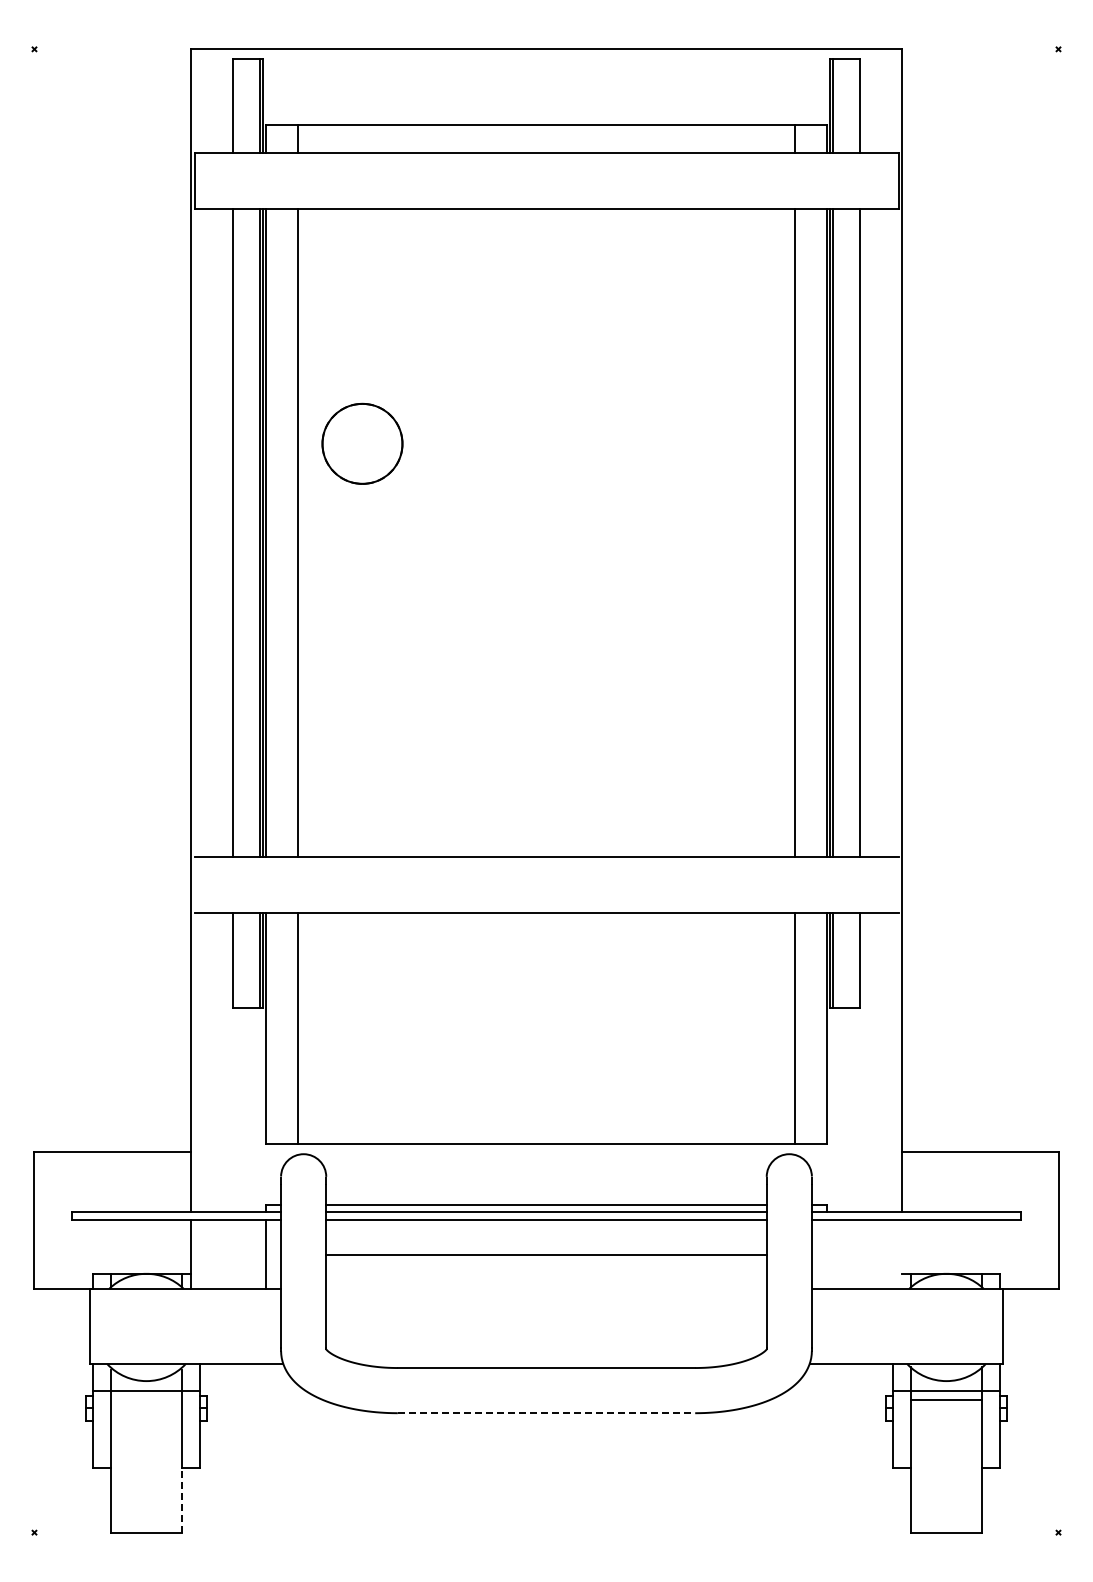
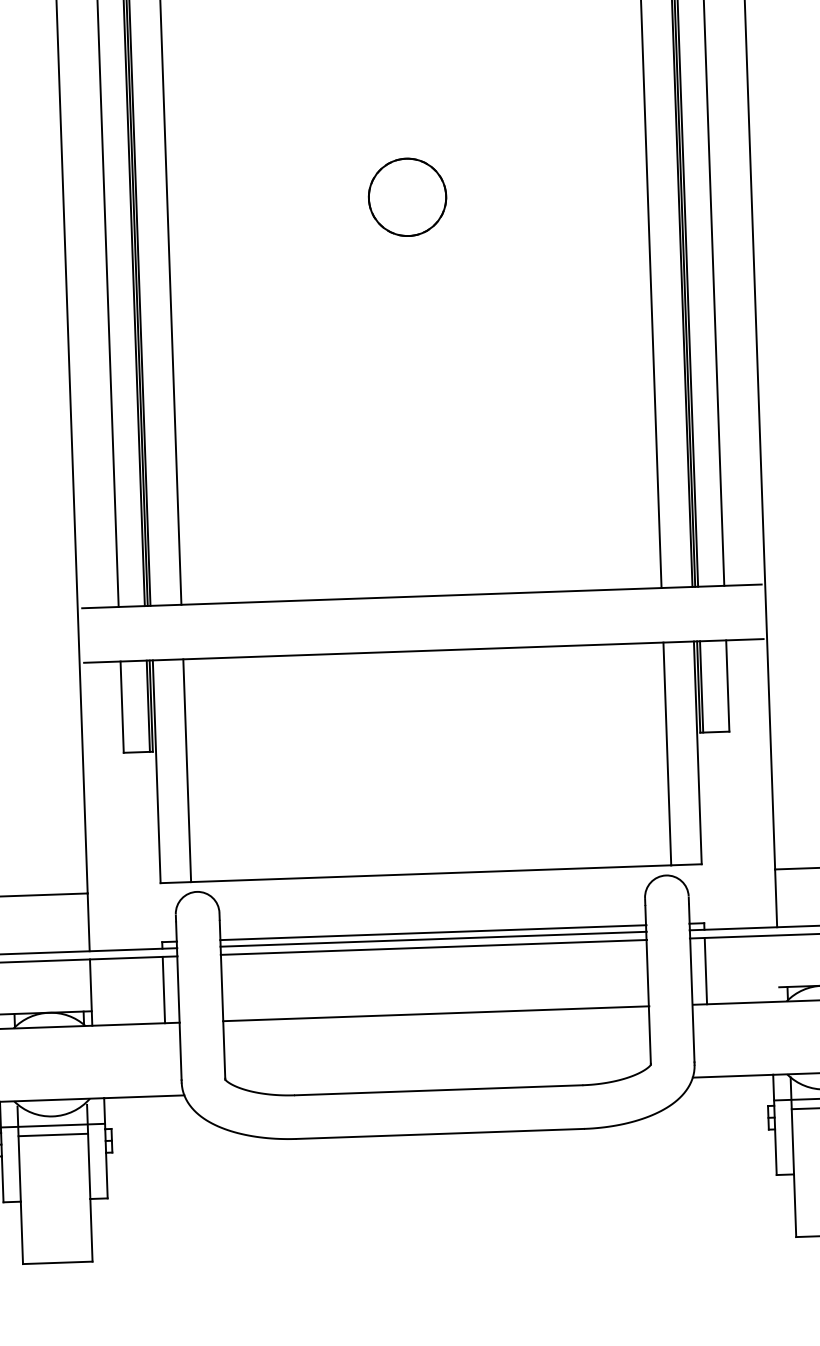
circle: (362, 443) -> (407, 197), moved
line: (546, 1254) -> (436, 1013), moved
line: (826, 1254) -> (705, 971), added
line: (146, 1400) -> (53, 1135), added
line: (546, 1413) -> (440, 1134), dashed -> solid
line: (182, 1499) -> (91, 1229), dashed -> solid

